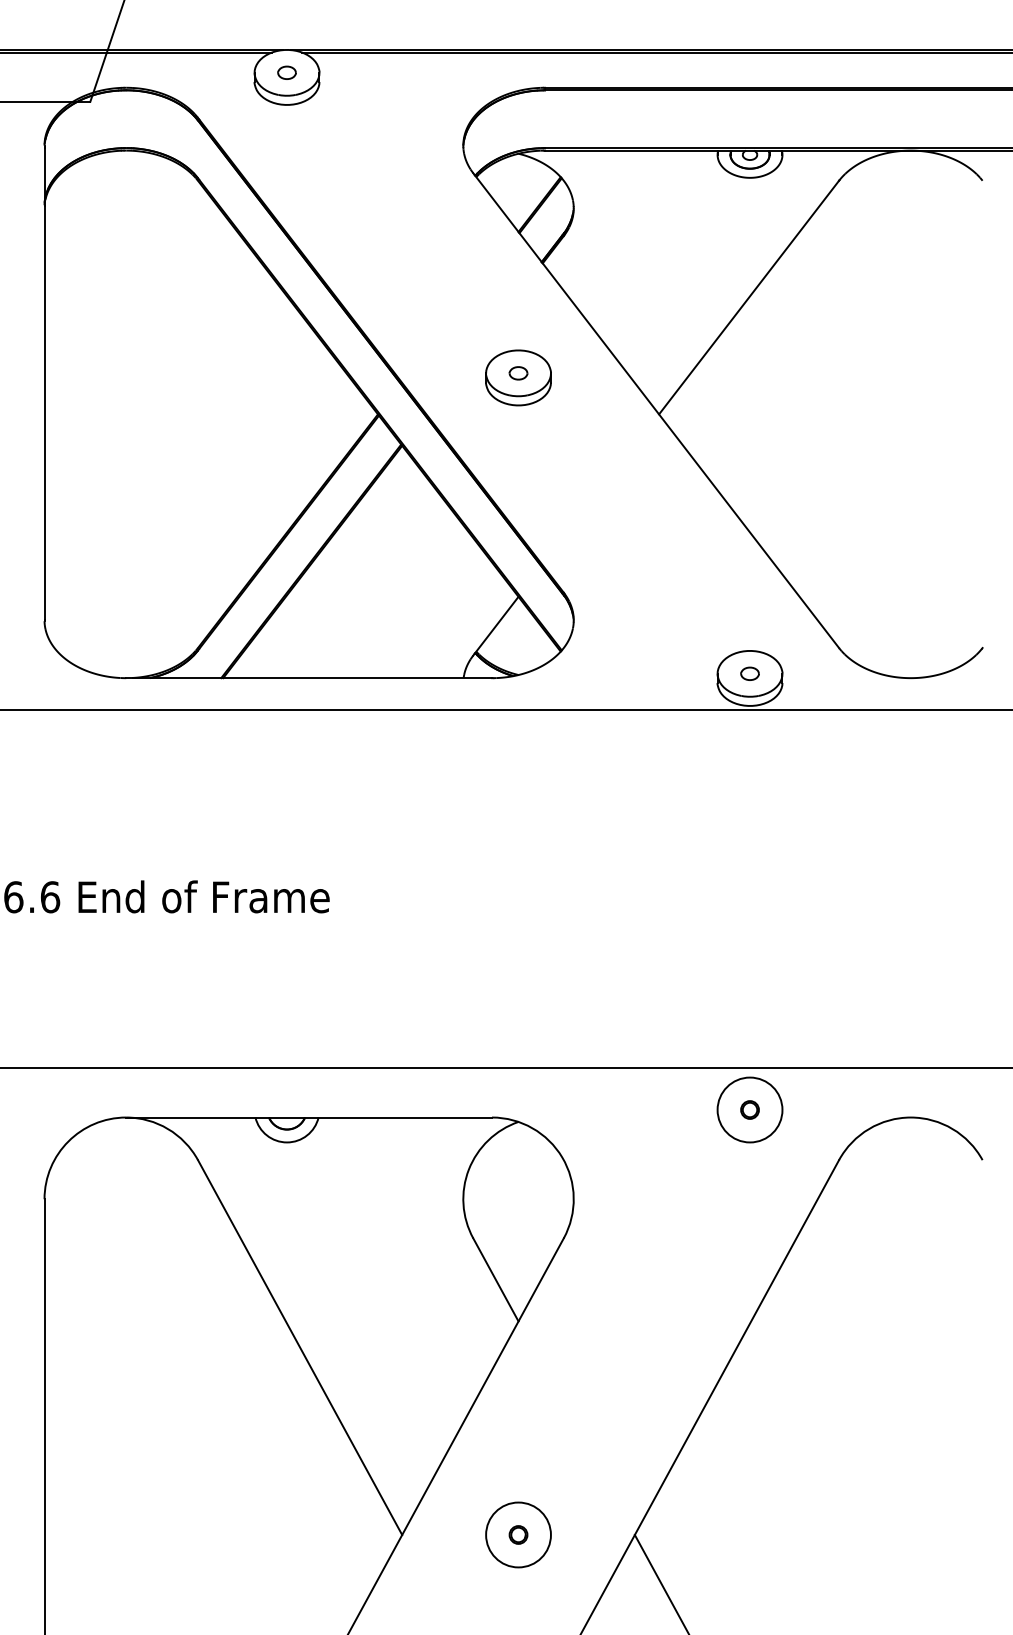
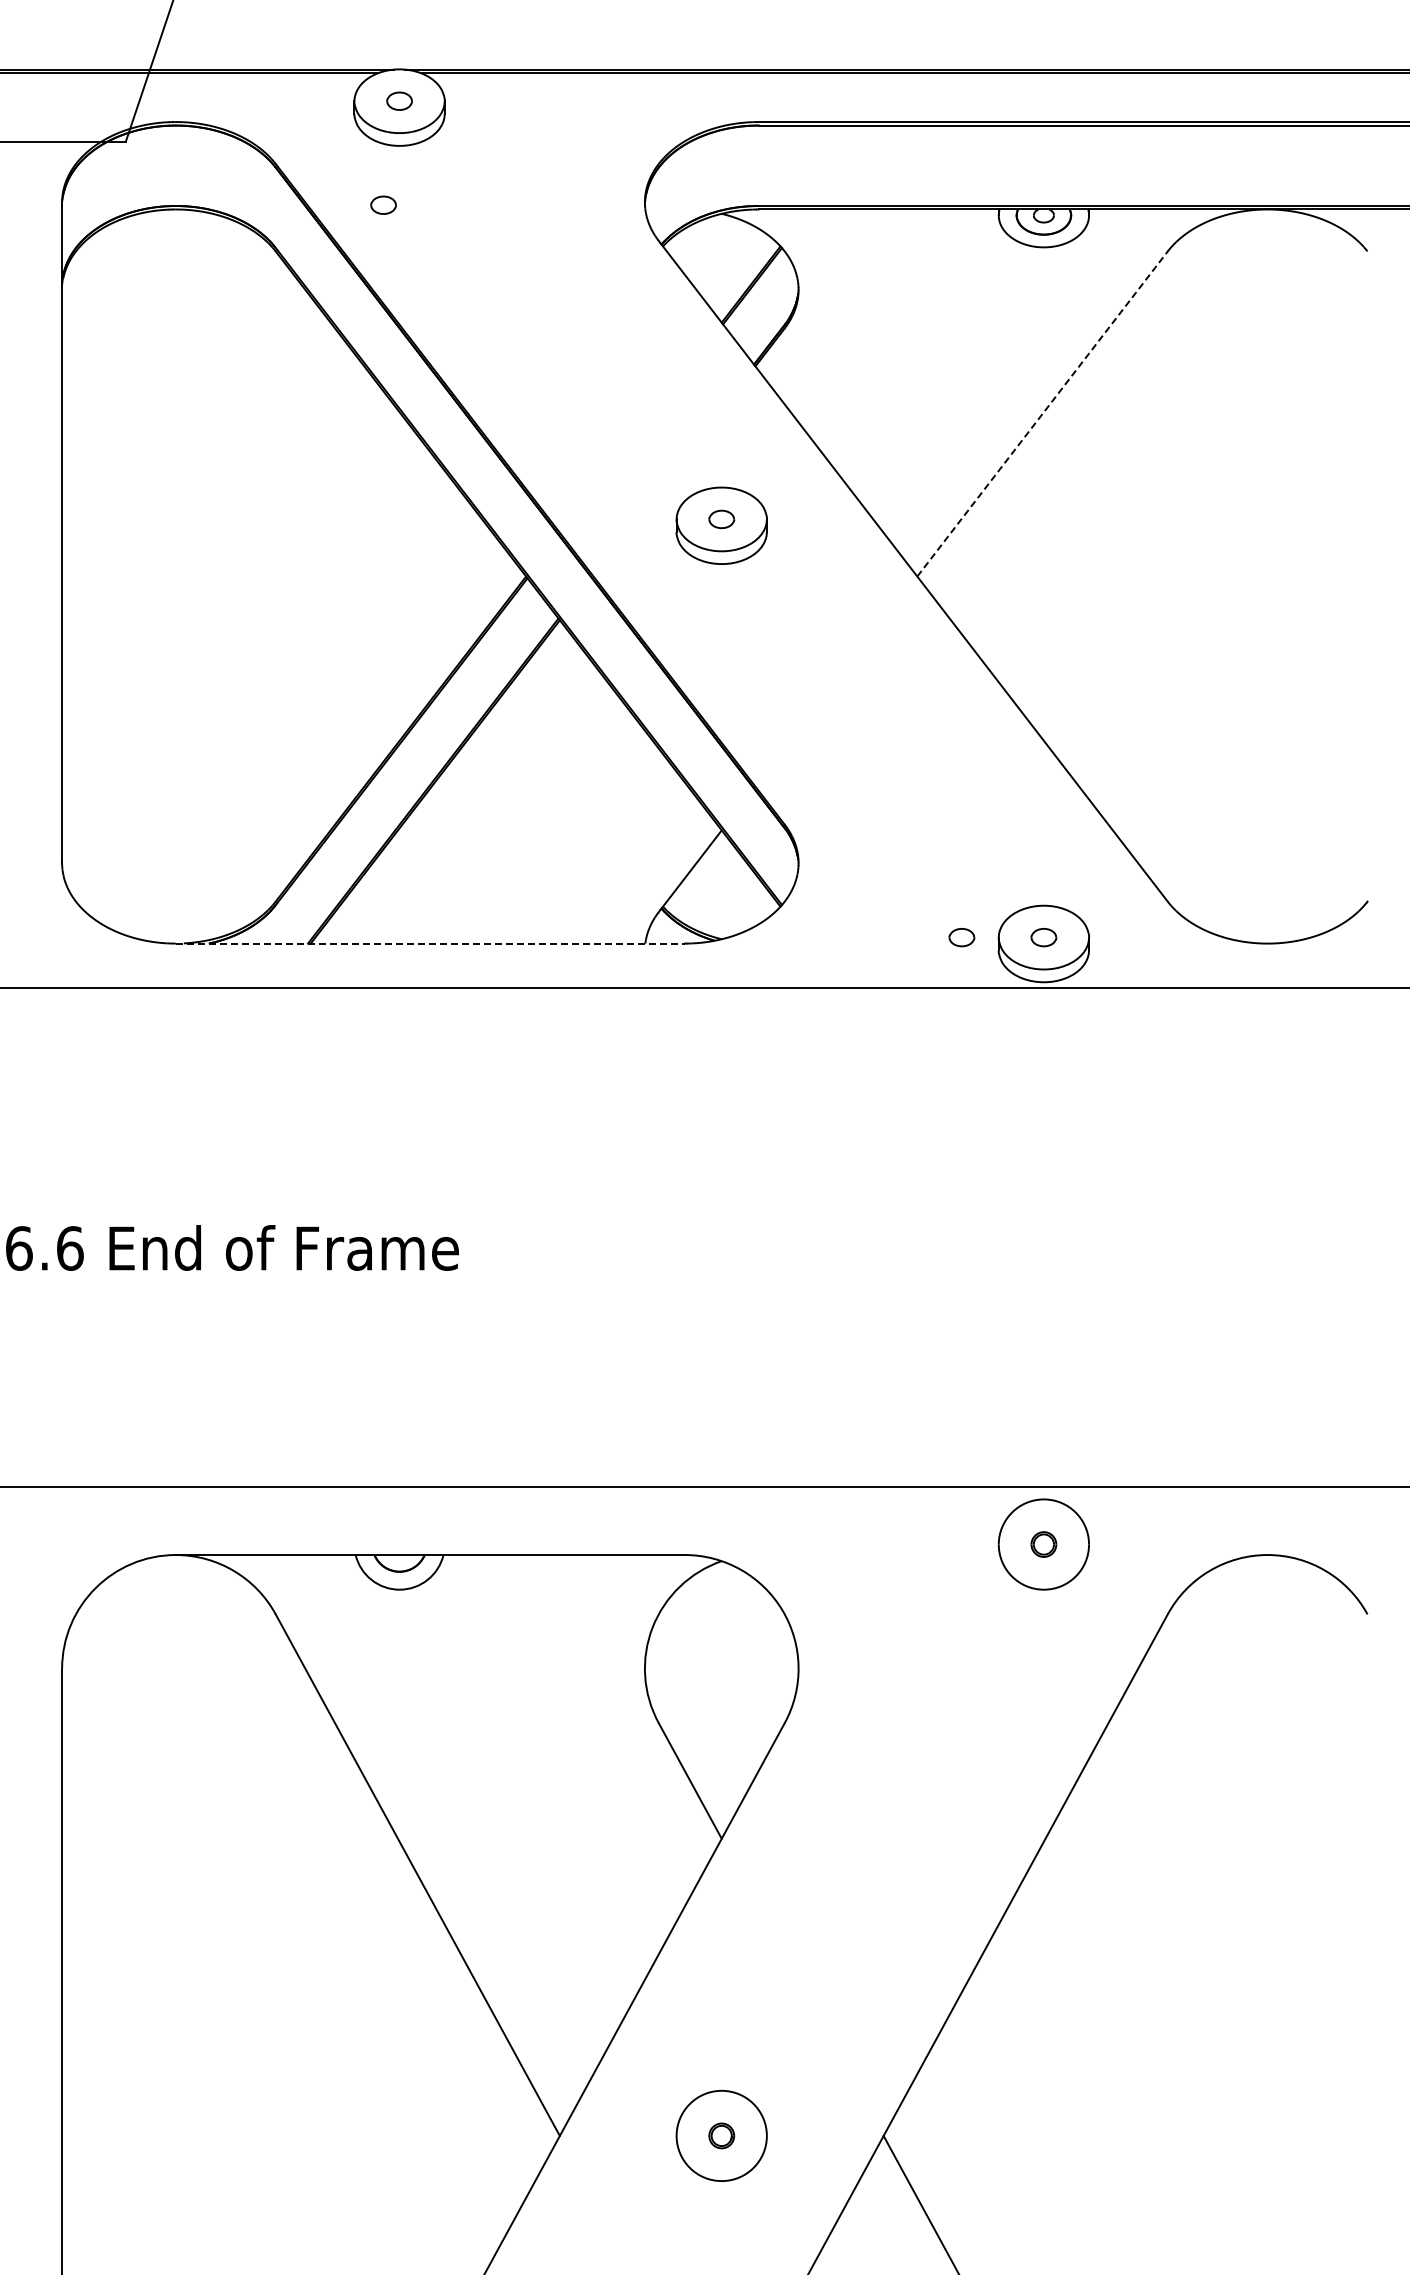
part: (275, 147) -> (383, 204), added
line: (749, 297) -> (1042, 413), solid -> dashed
part: (690, 673) -> (961, 937), added
line: (309, 678) -> (430, 943), solid -> dashed

